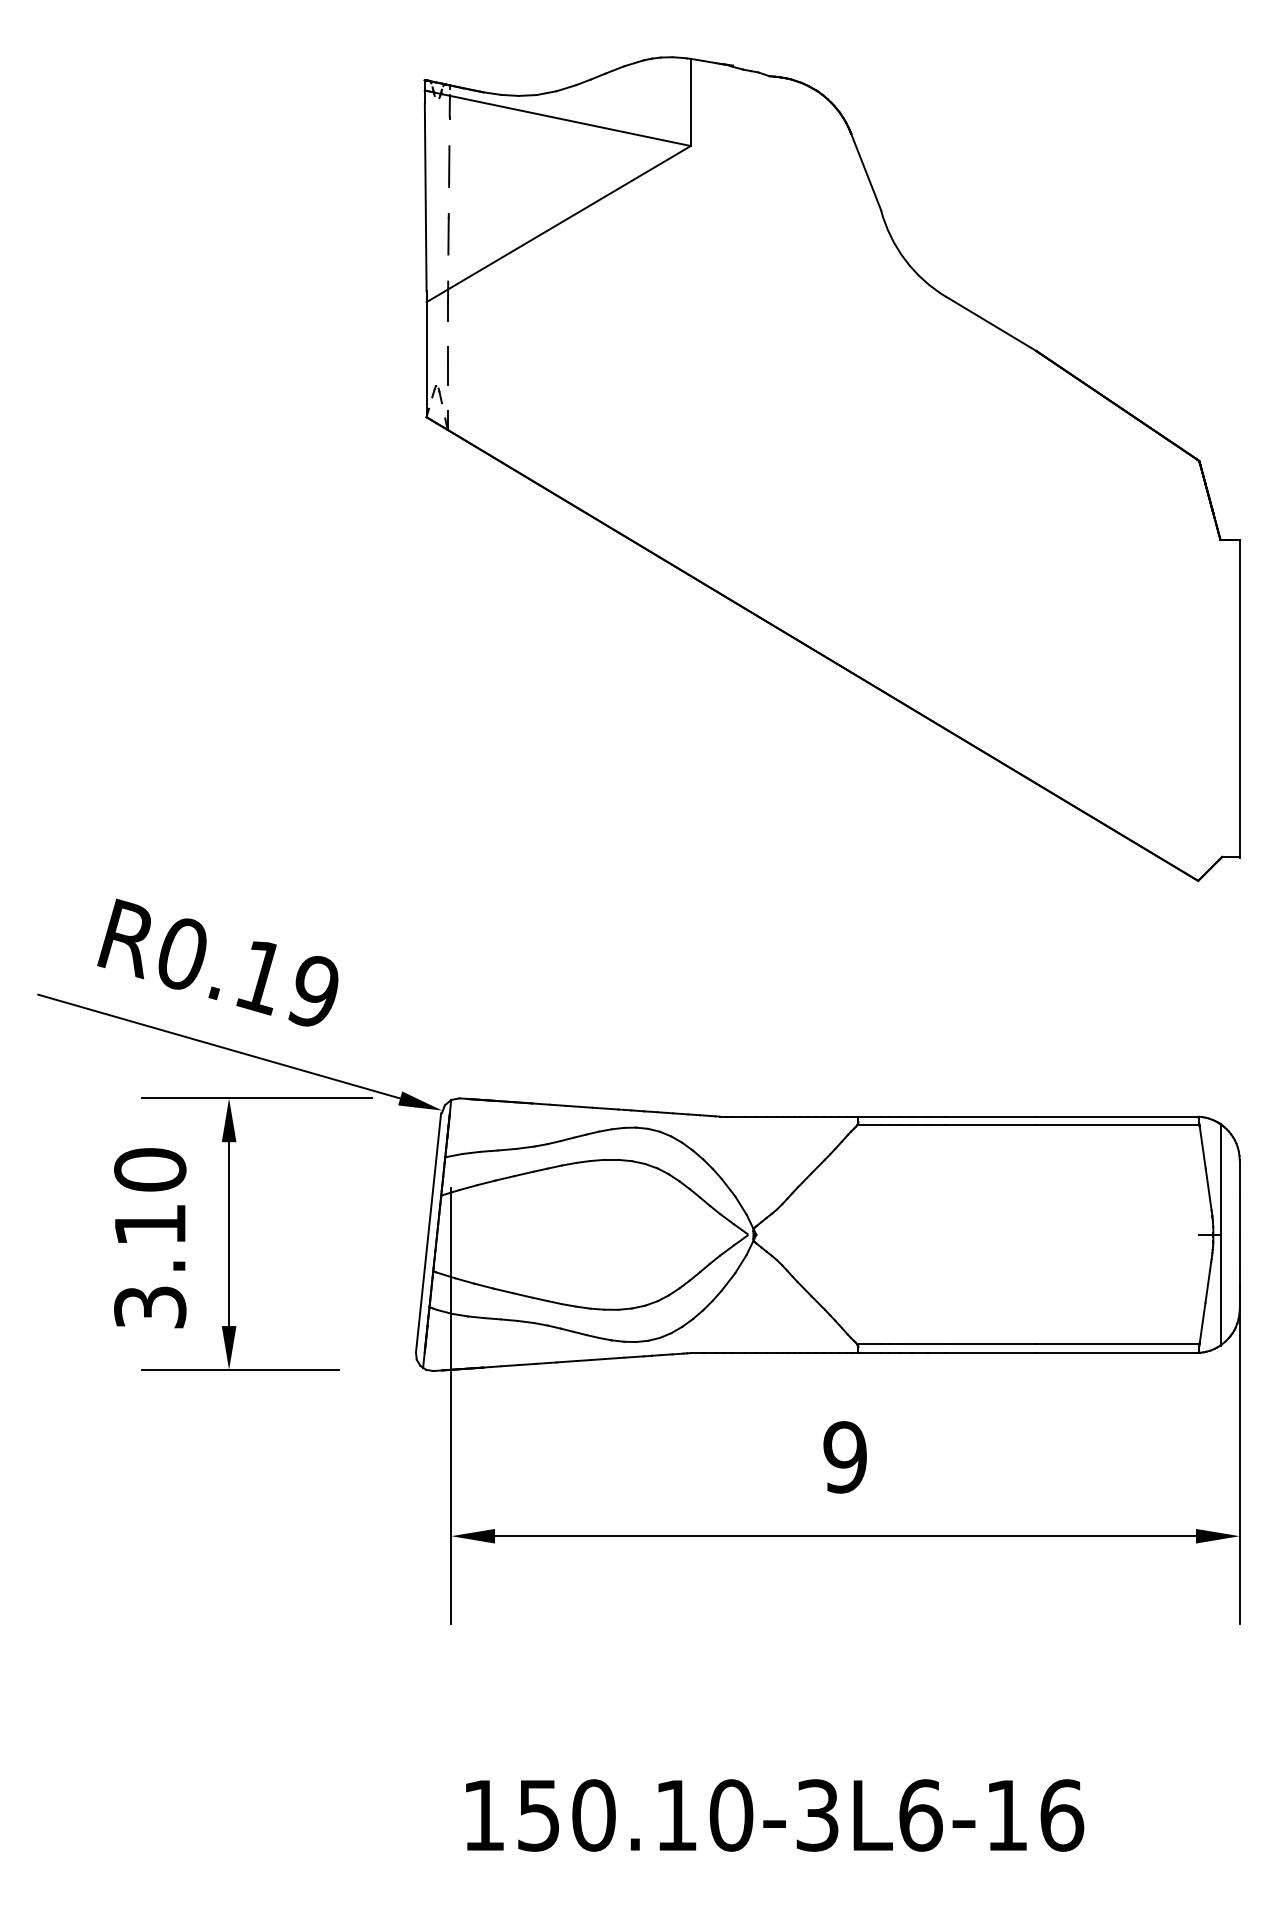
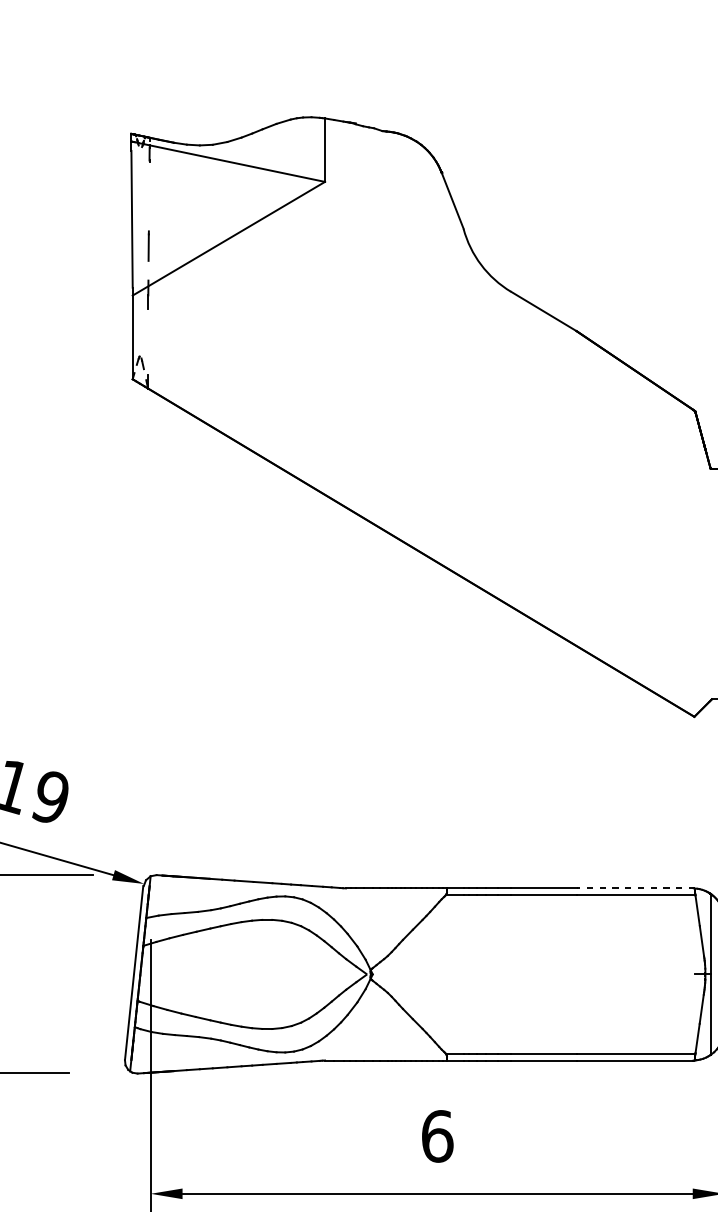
line: (449, 166) -> (149, 196), removed
line: (447, 365) -> (147, 341), removed
line: (1117, 1116) -> (635, 888), solid -> dashed
text: (845, 1457) -> (437, 1136), 9 -> 6

